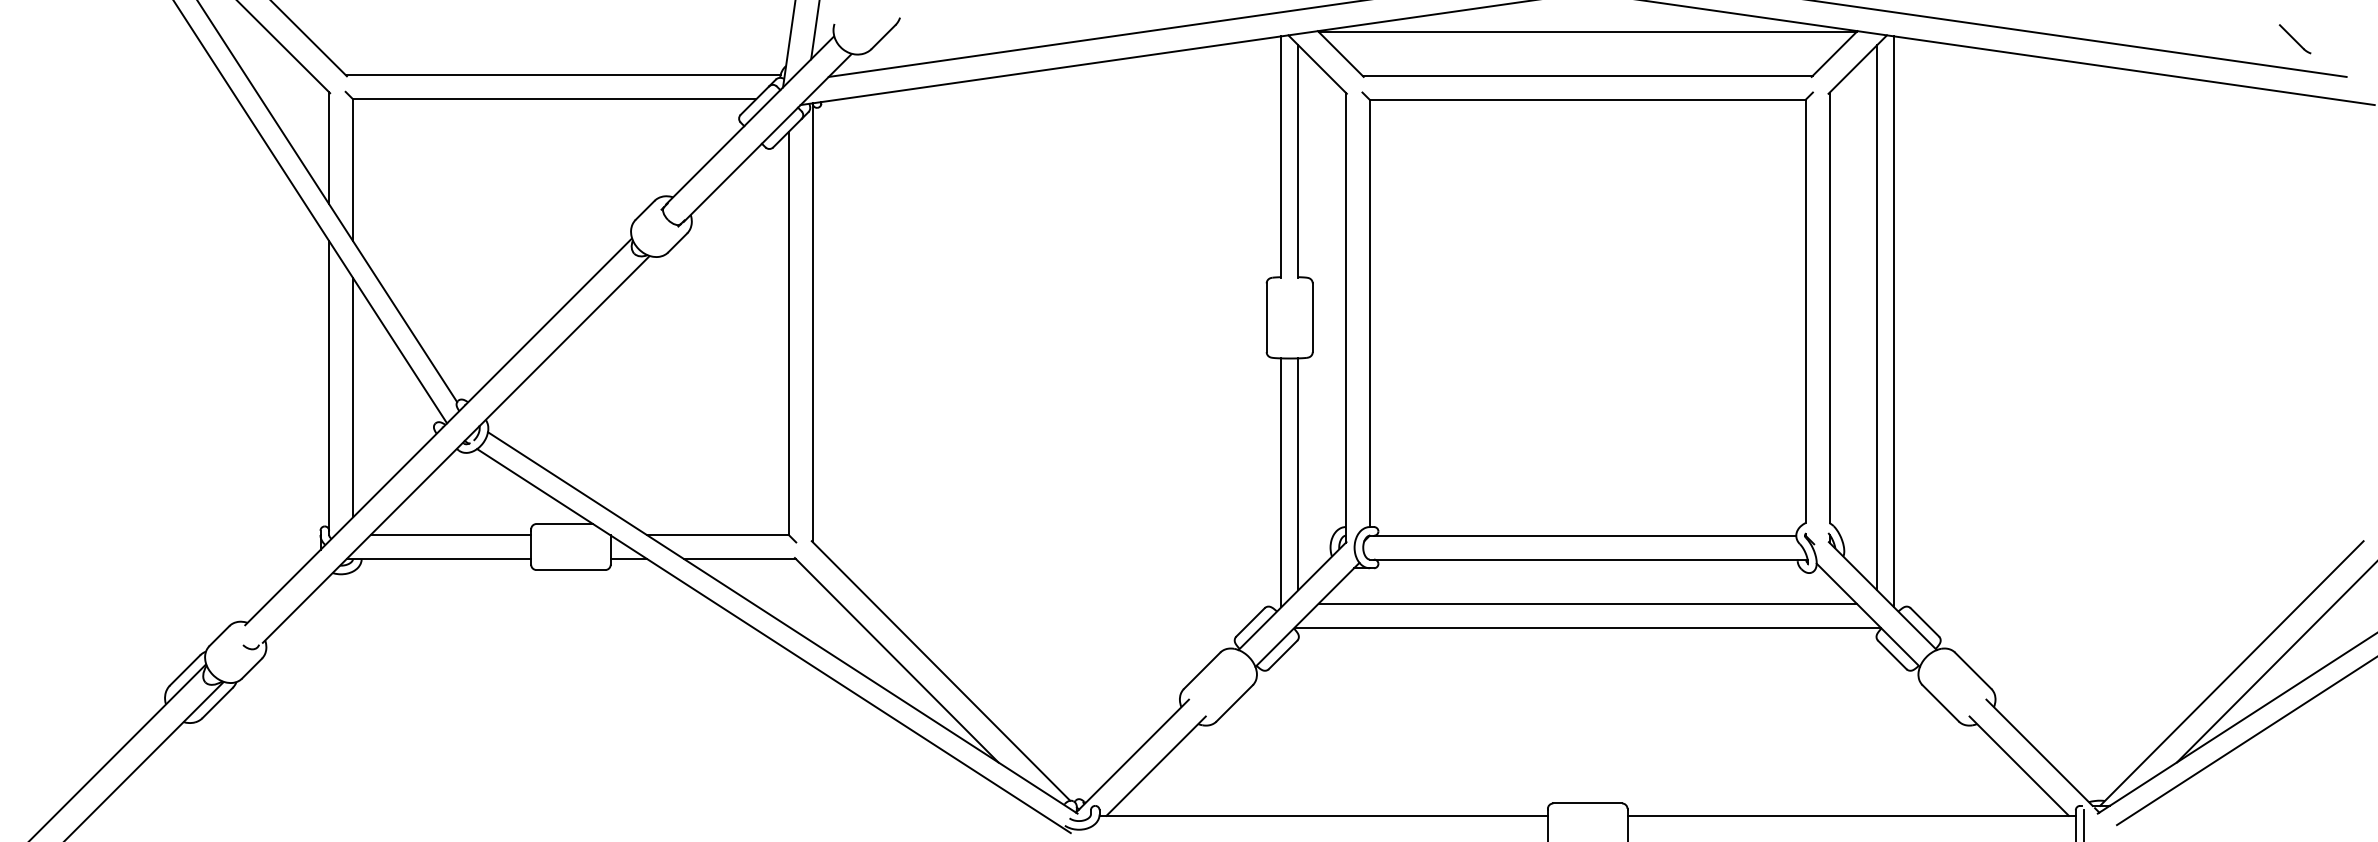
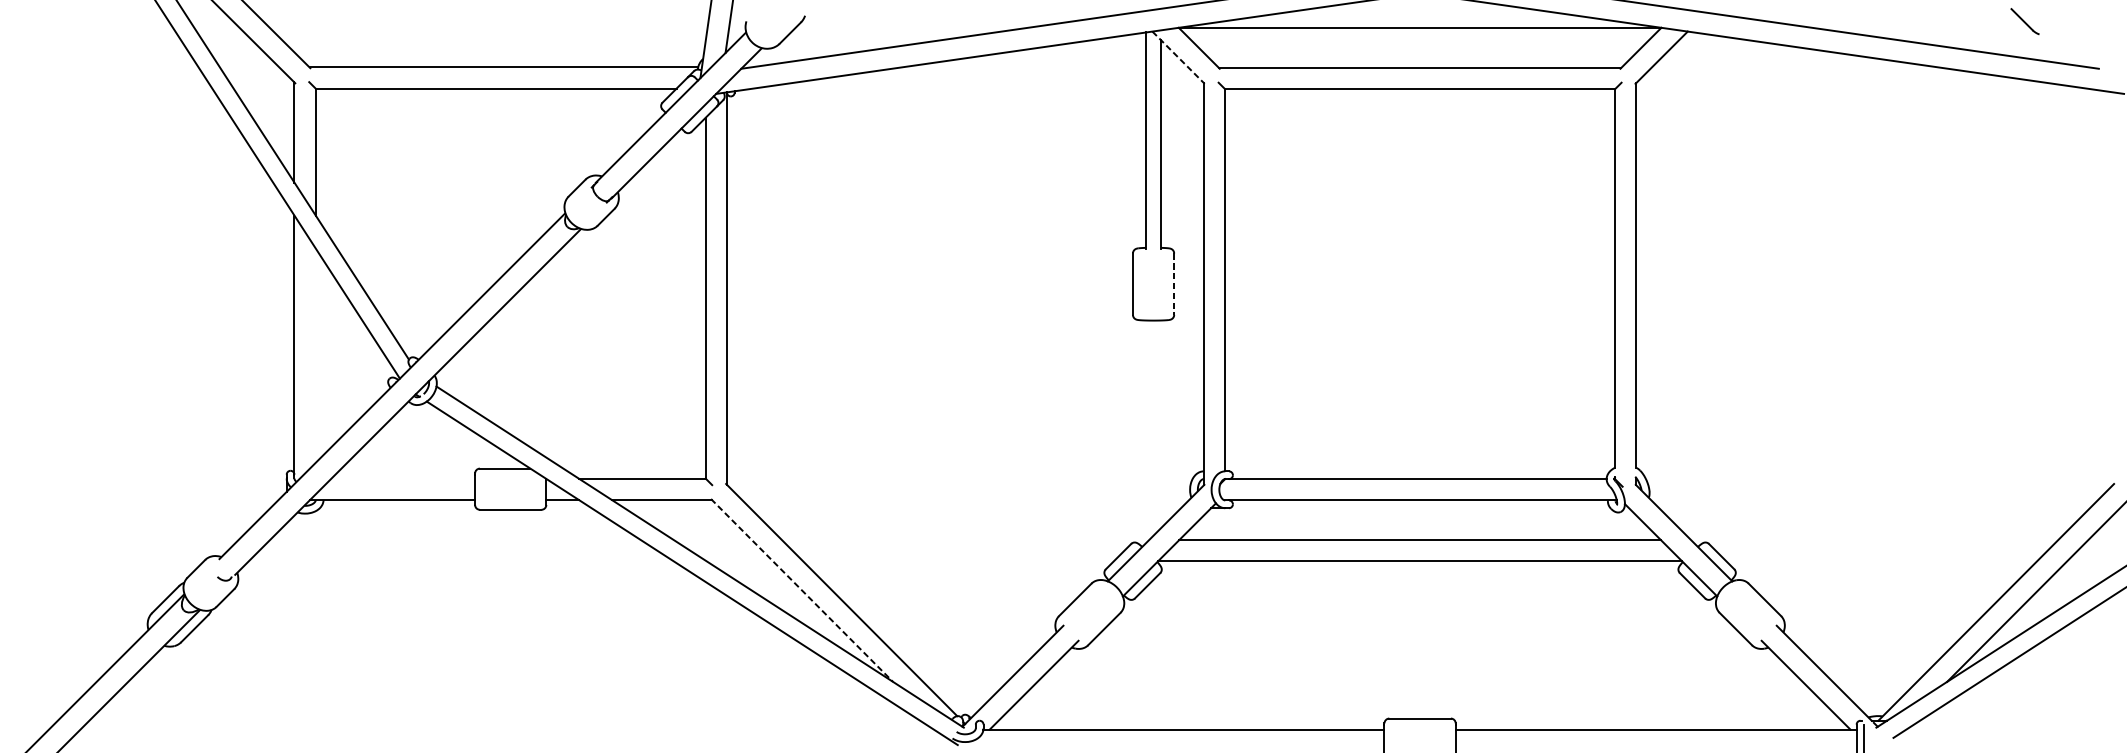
part: (2294, 39) -> (2024, 21), moved
line: (1317, 64) -> (1178, 57), solid -> dashed
line: (1877, 317) -> (1679, 283), removed
line: (1312, 318) -> (1173, 284), solid -> dashed
line: (1894, 321) -> (1694, 287), removed
line: (353, 397) -> (316, 355), removed
line: (1298, 474) -> (1161, 424), removed
line: (1281, 482) -> (1146, 431), removed
line: (450, 535) -> (402, 478), removed
line: (897, 660) -> (802, 590), solid -> dashed

